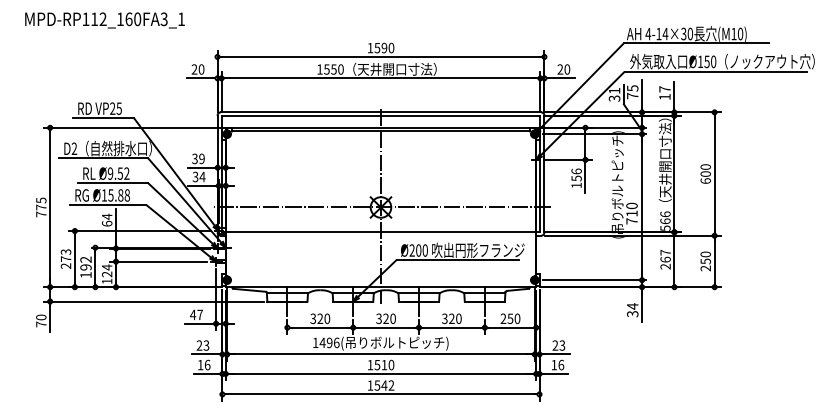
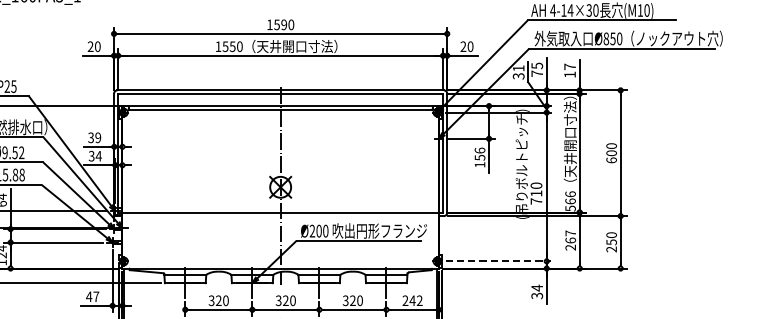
text: (700, 61) -> (606, 38), Ø150 -> Ø850
line: (380, 207) -> (280, 187), removed
line: (594, 280) -> (498, 261), solid -> dashed
text: (513, 318) -> (415, 300), 250 -> 242

